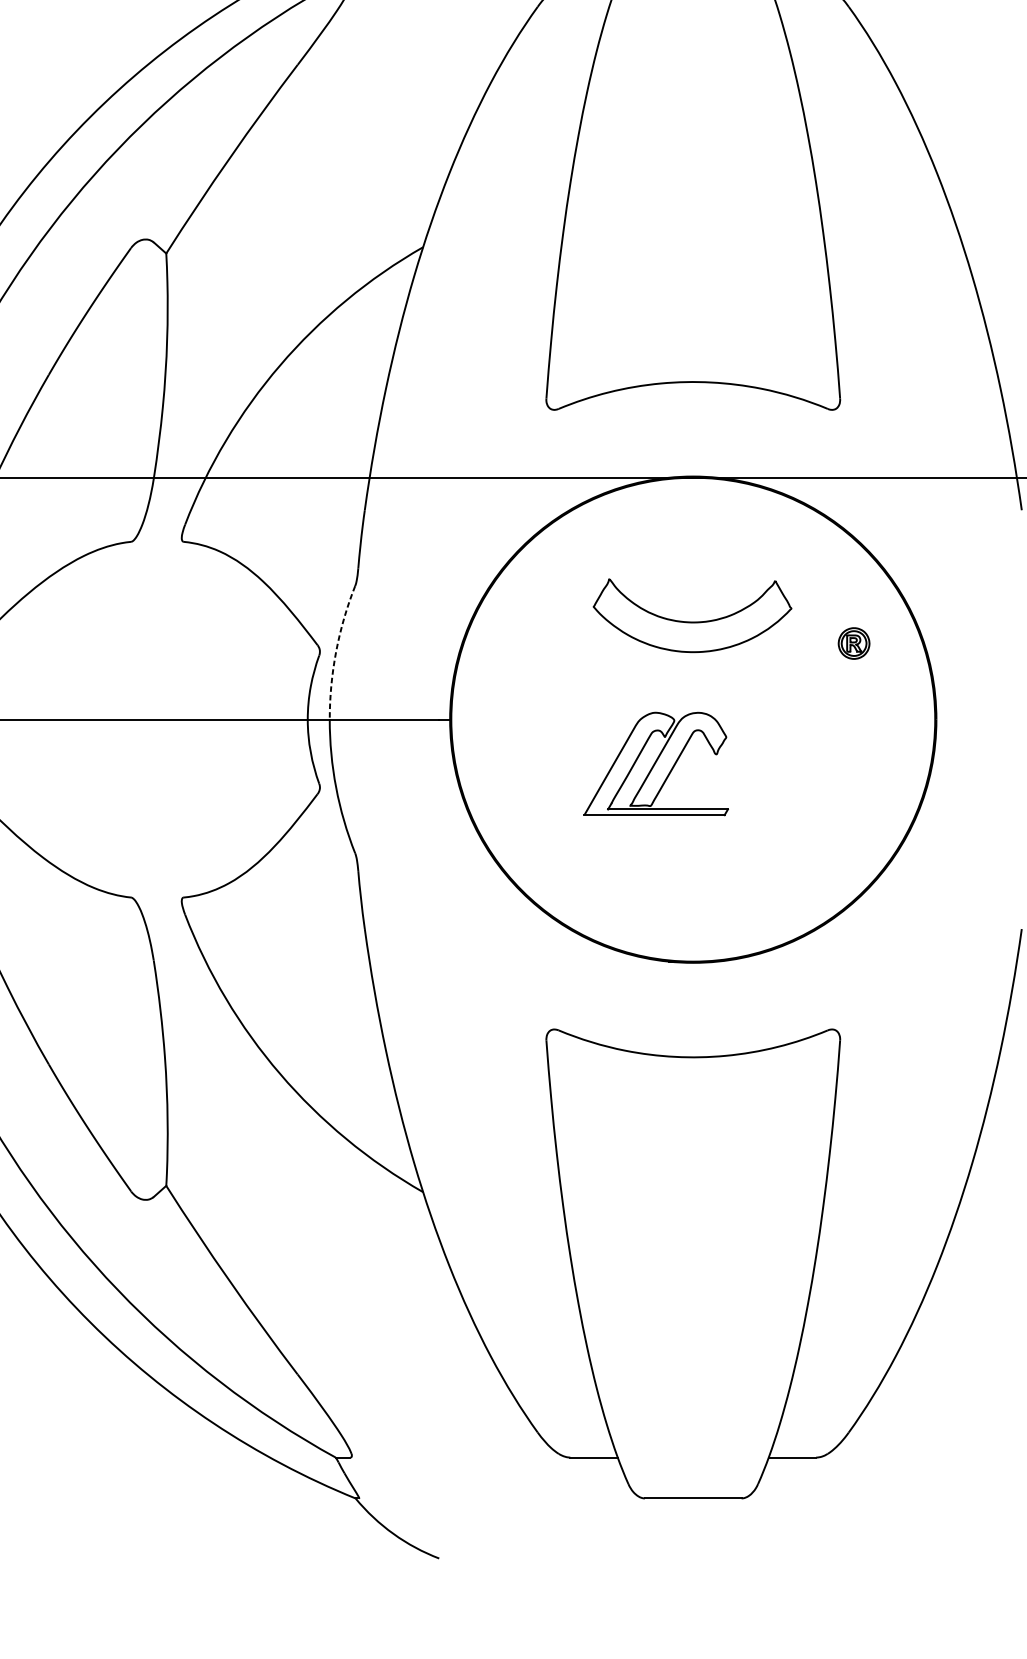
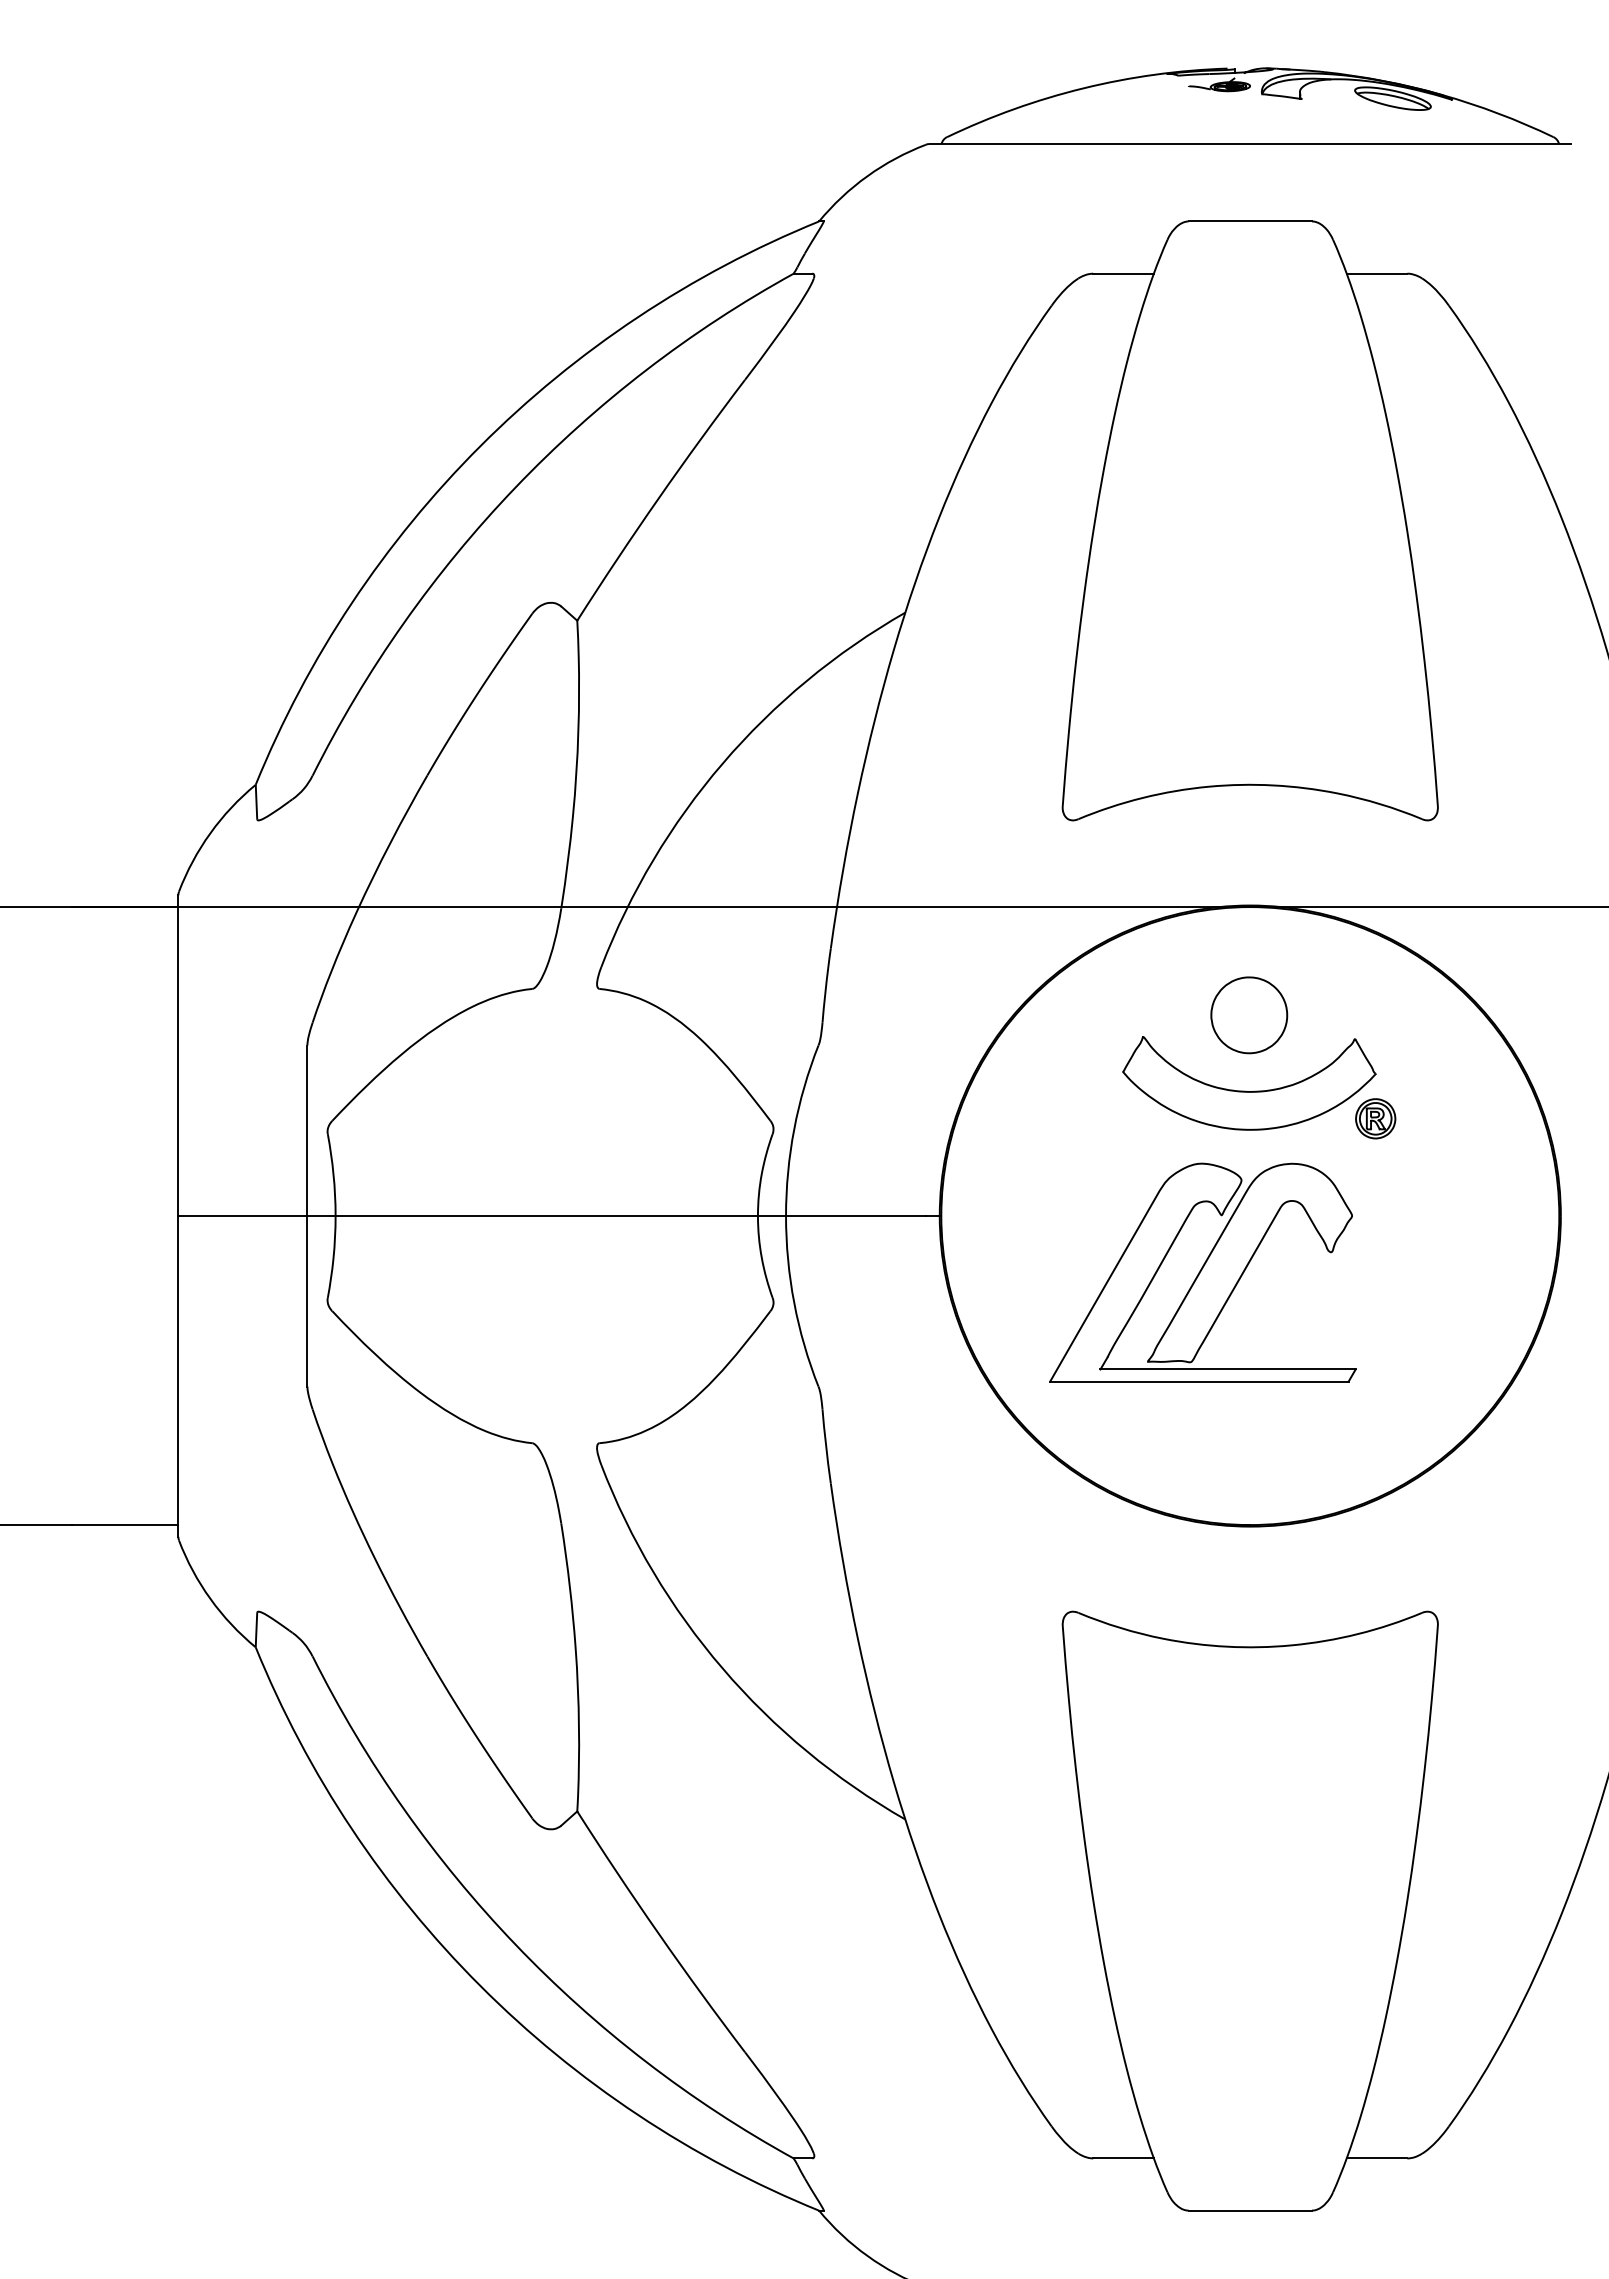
part: (692, 562) -> (1249, 1015), added
part: (853, 643) -> (1375, 1118), moved
arc: (336, 651) -> (794, 1129), dashed -> solid
part: (655, 763) -> (1202, 1272), size x1.67

